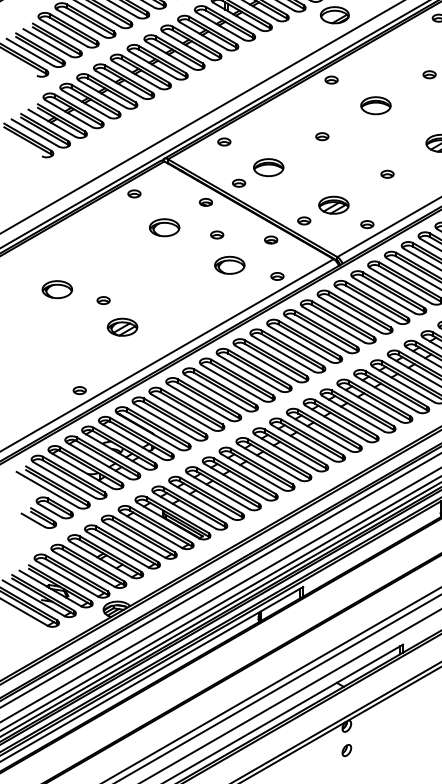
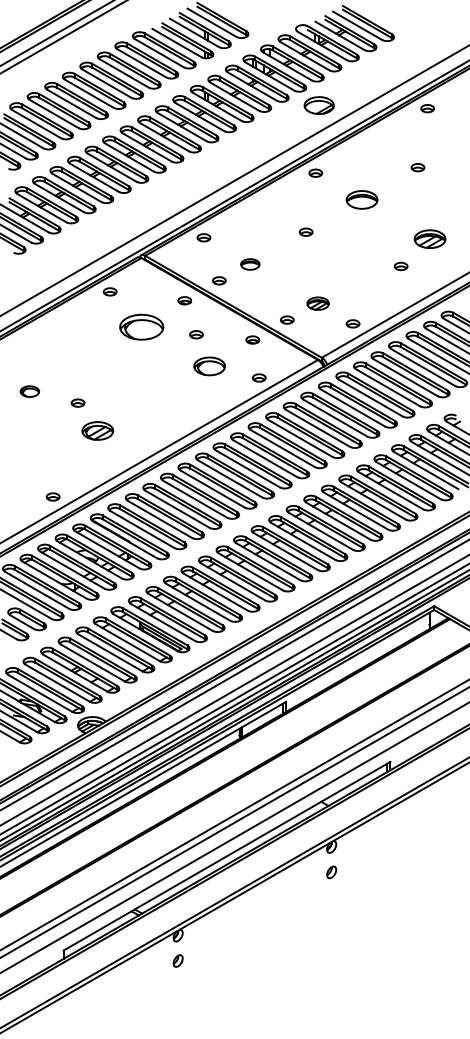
part: (268, 167) -> (250, 264), size x0.6
part: (386, 174) -> (400, 266), moved
part: (333, 205) -> (317, 303), size x0.7
part: (164, 227) -> (141, 326), size x1.4
part: (57, 289) -> (29, 391), size x0.6

